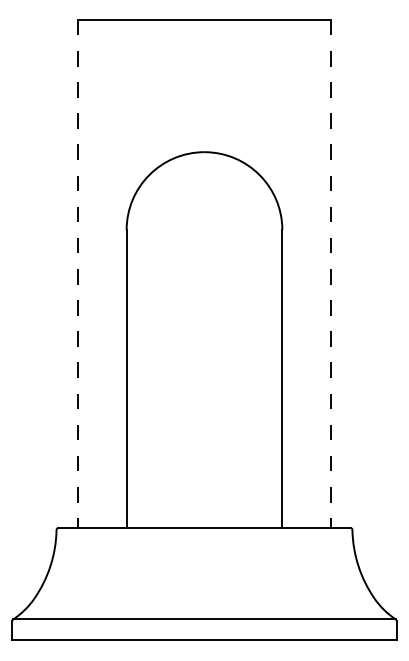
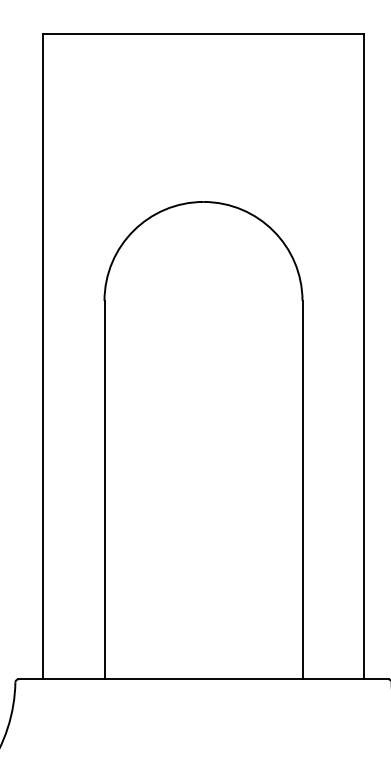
line: (77, 273) -> (42, 356), dashed -> solid
line: (331, 273) -> (364, 356), dashed -> solid

